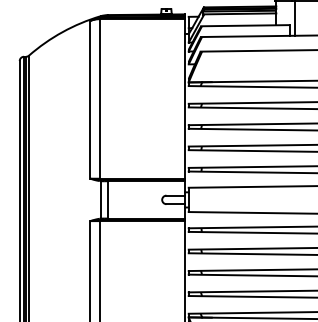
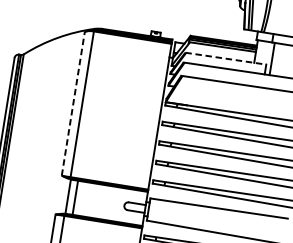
line: (245, 25) -> (226, 58), solid -> dashed
line: (90, 99) -> (73, 103), solid -> dashed

